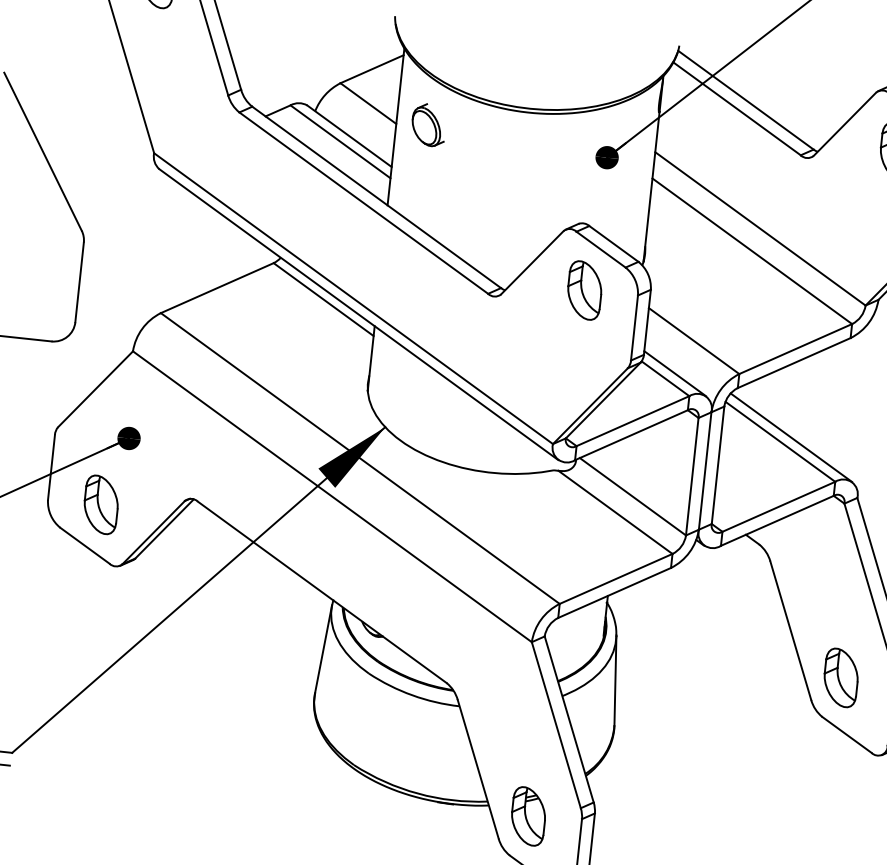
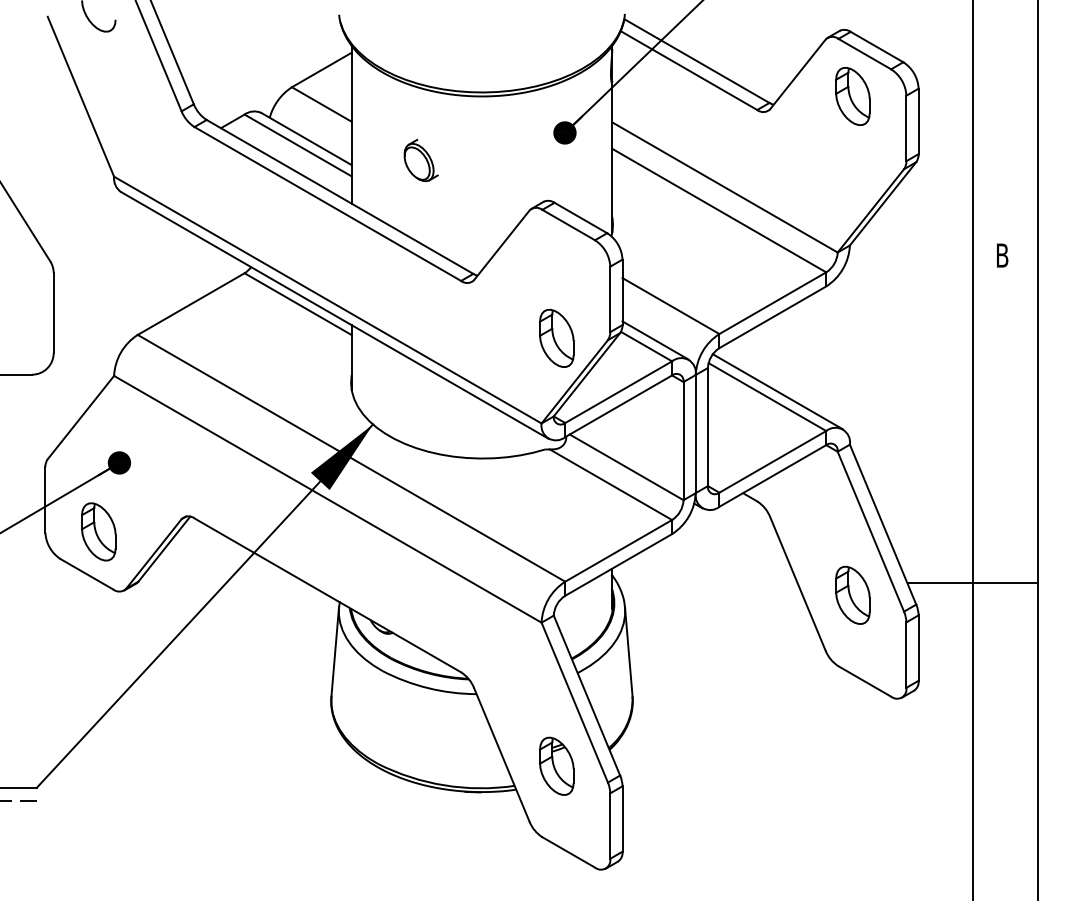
part: (428, 125) -> (420, 160), moved
part: (584, 289) -> (556, 337), moved
part: (840, 677) -> (852, 594), moved
part: (528, 815) -> (556, 765), moved

